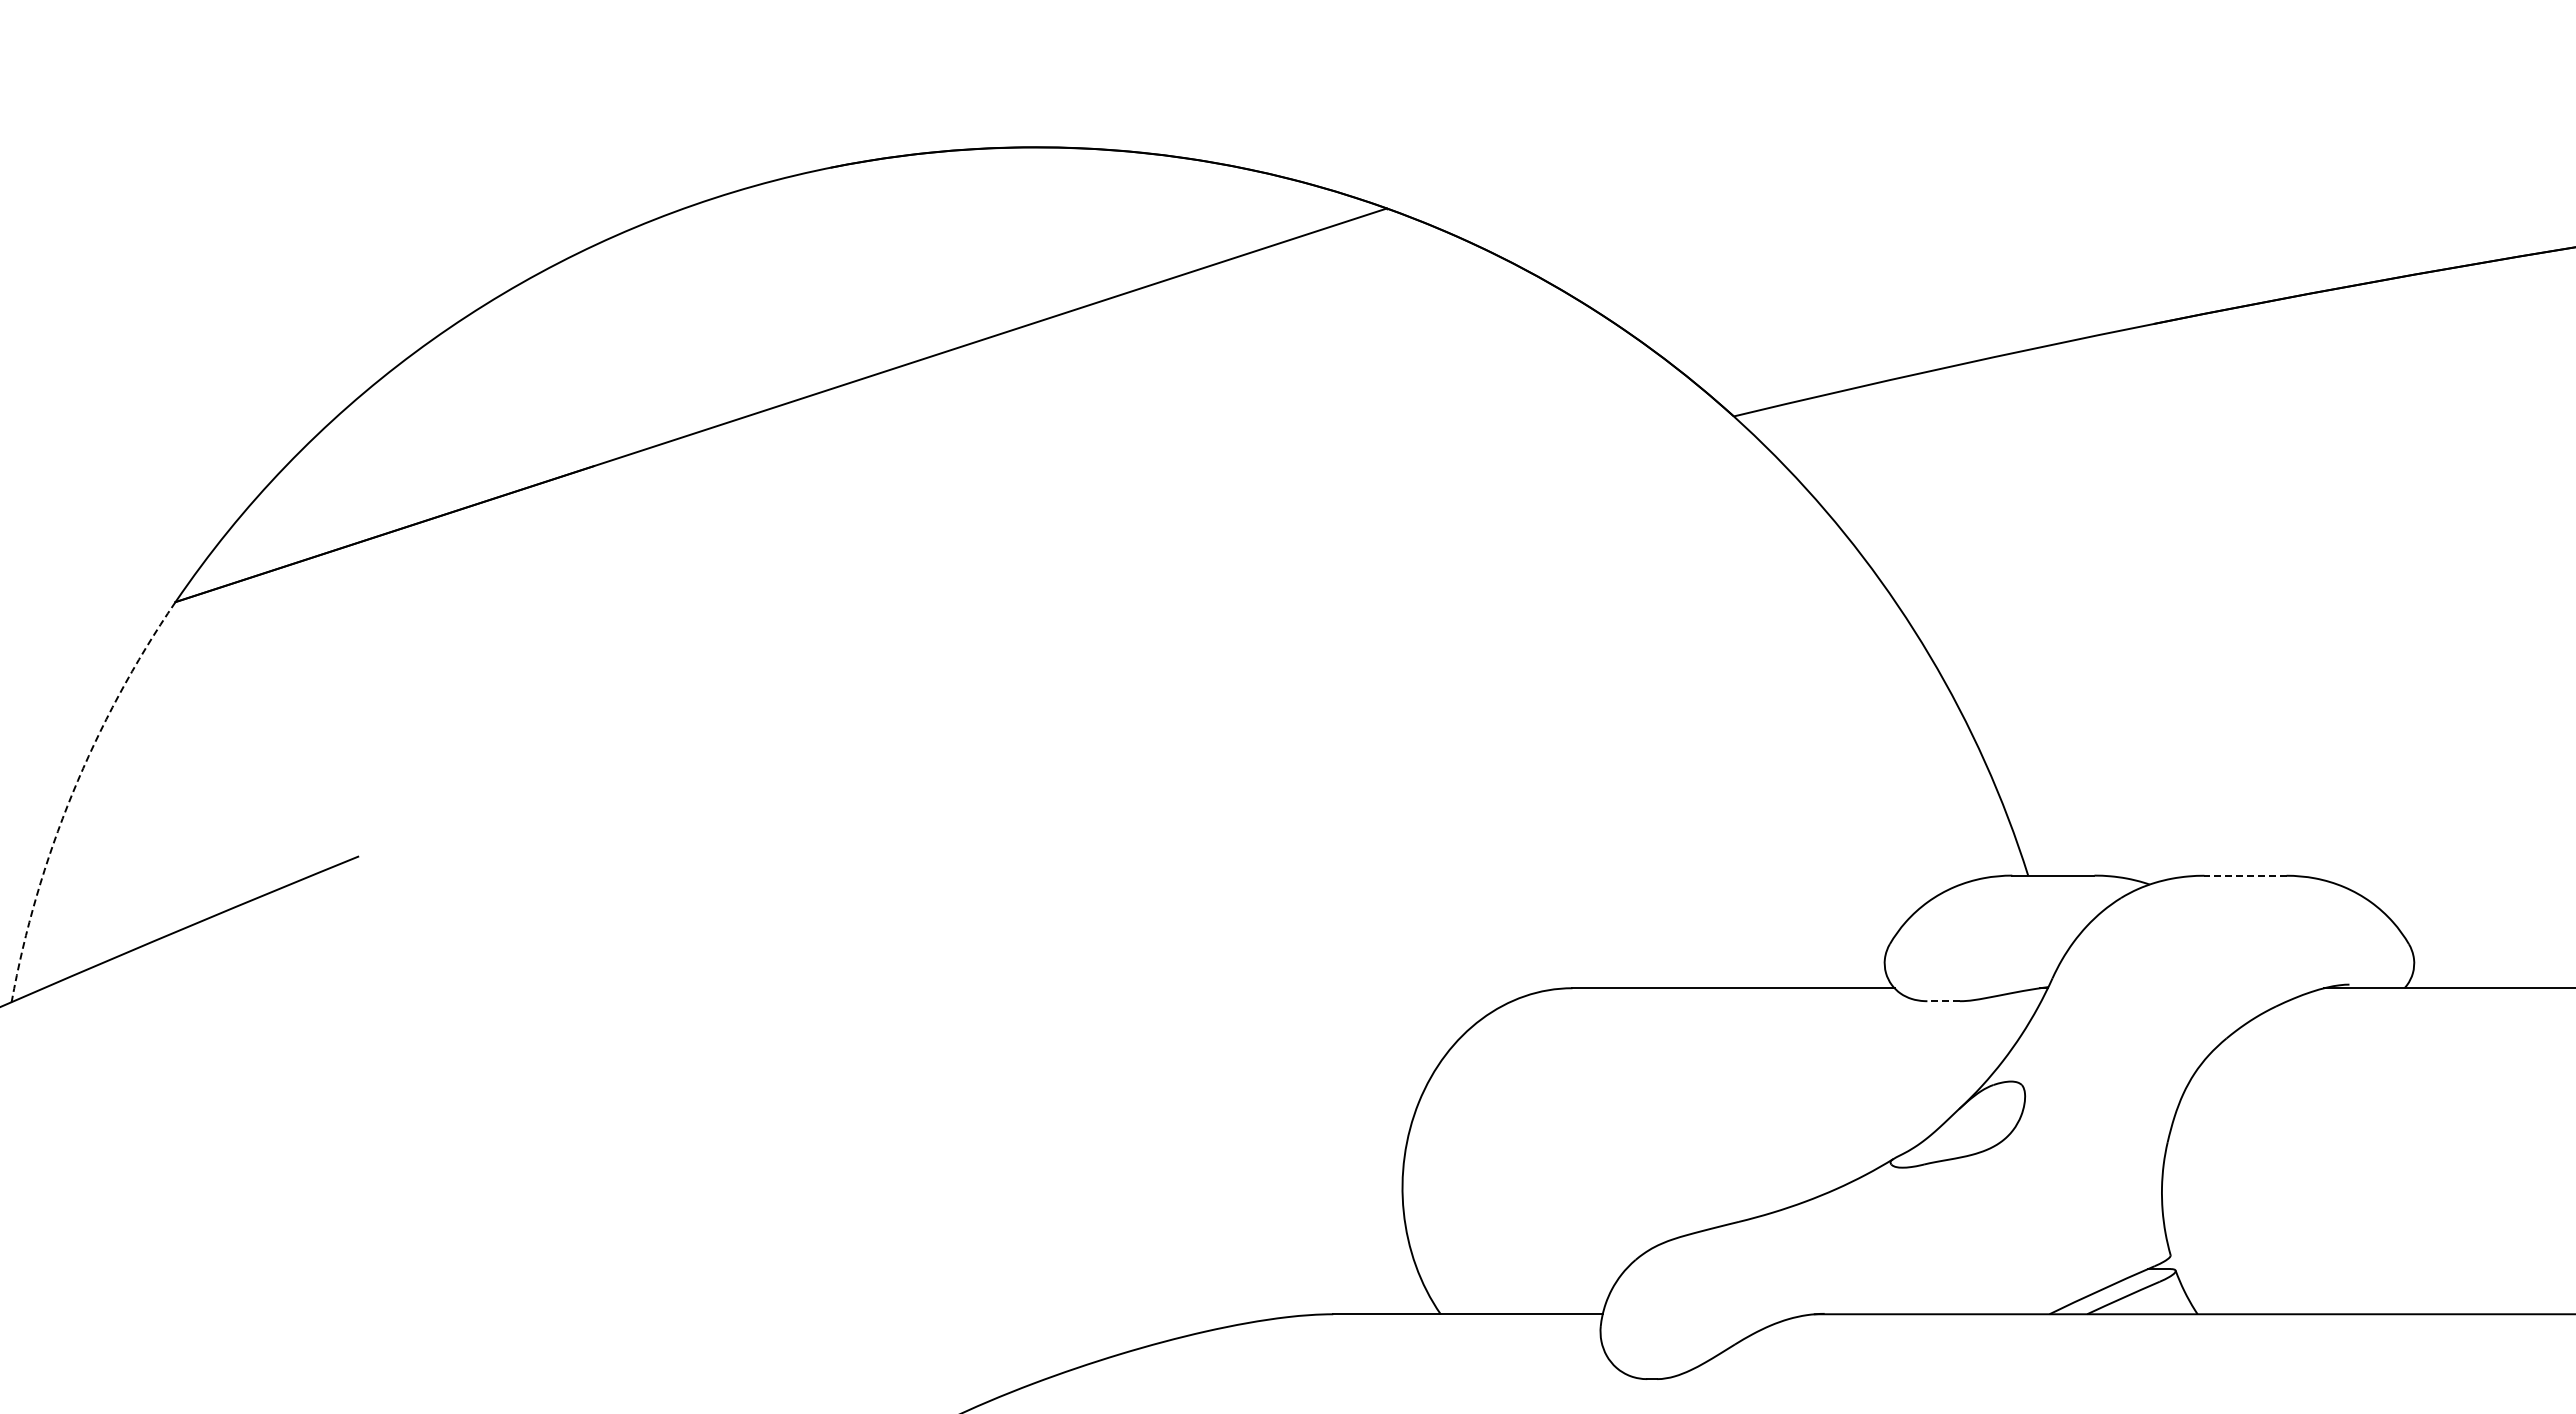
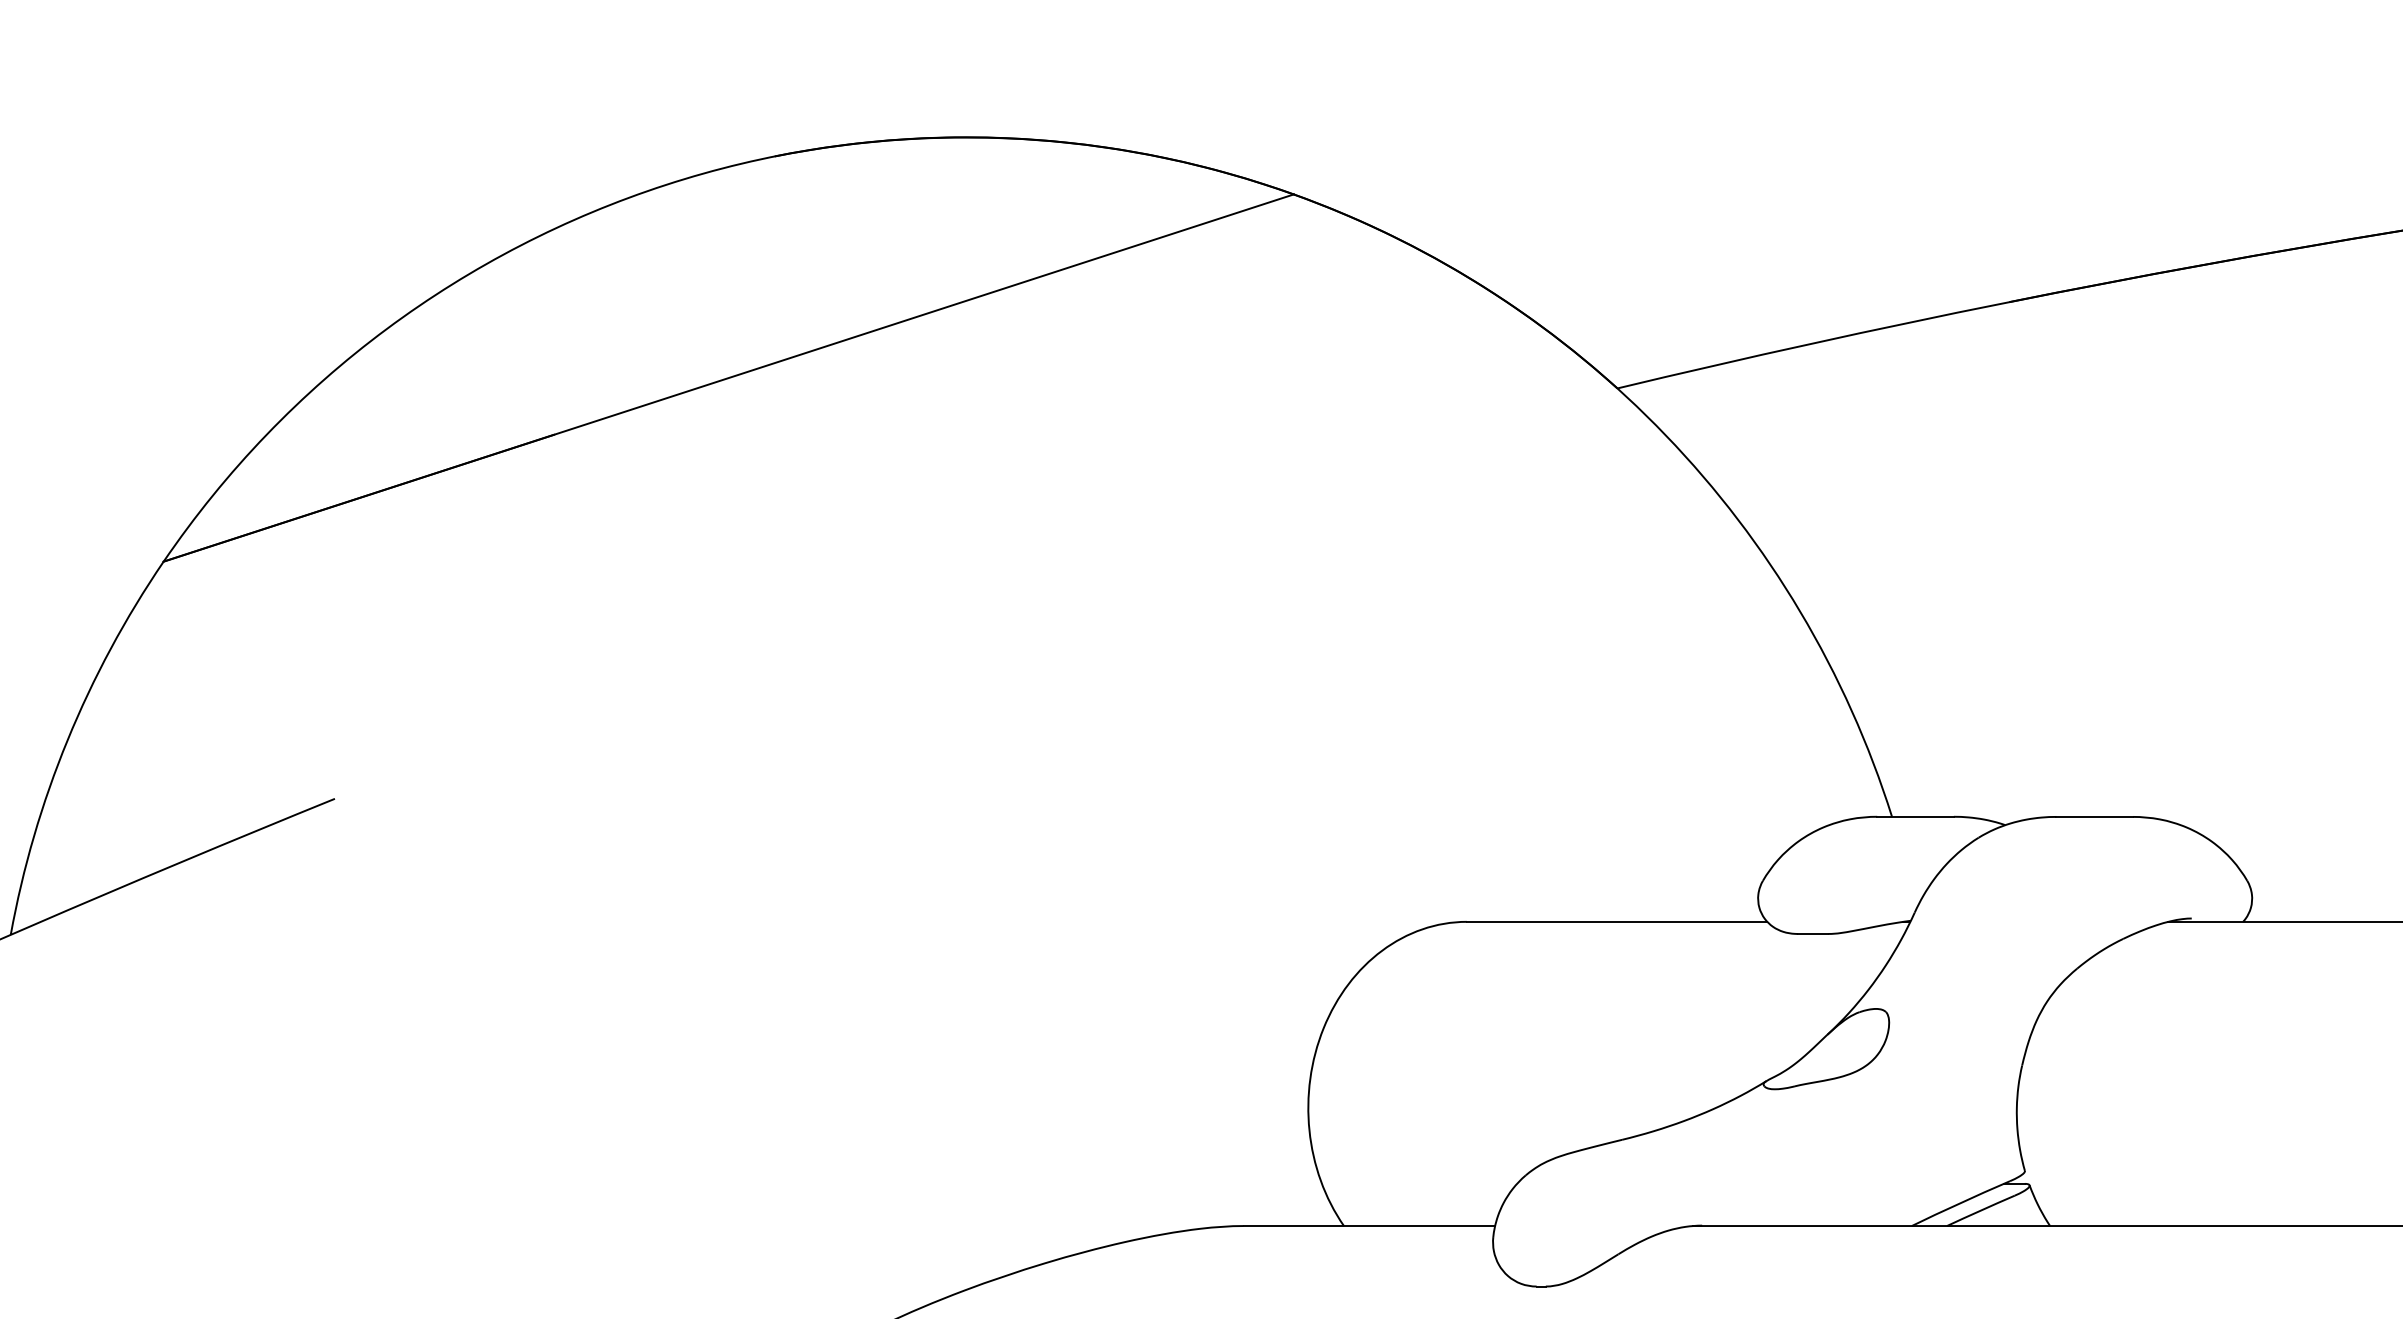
arc: (72, 793) -> (67, 740), dashed -> solid
line: (2245, 875) -> (2094, 816), dashed -> solid
line: (1943, 1001) -> (1813, 934), dashed -> solid

